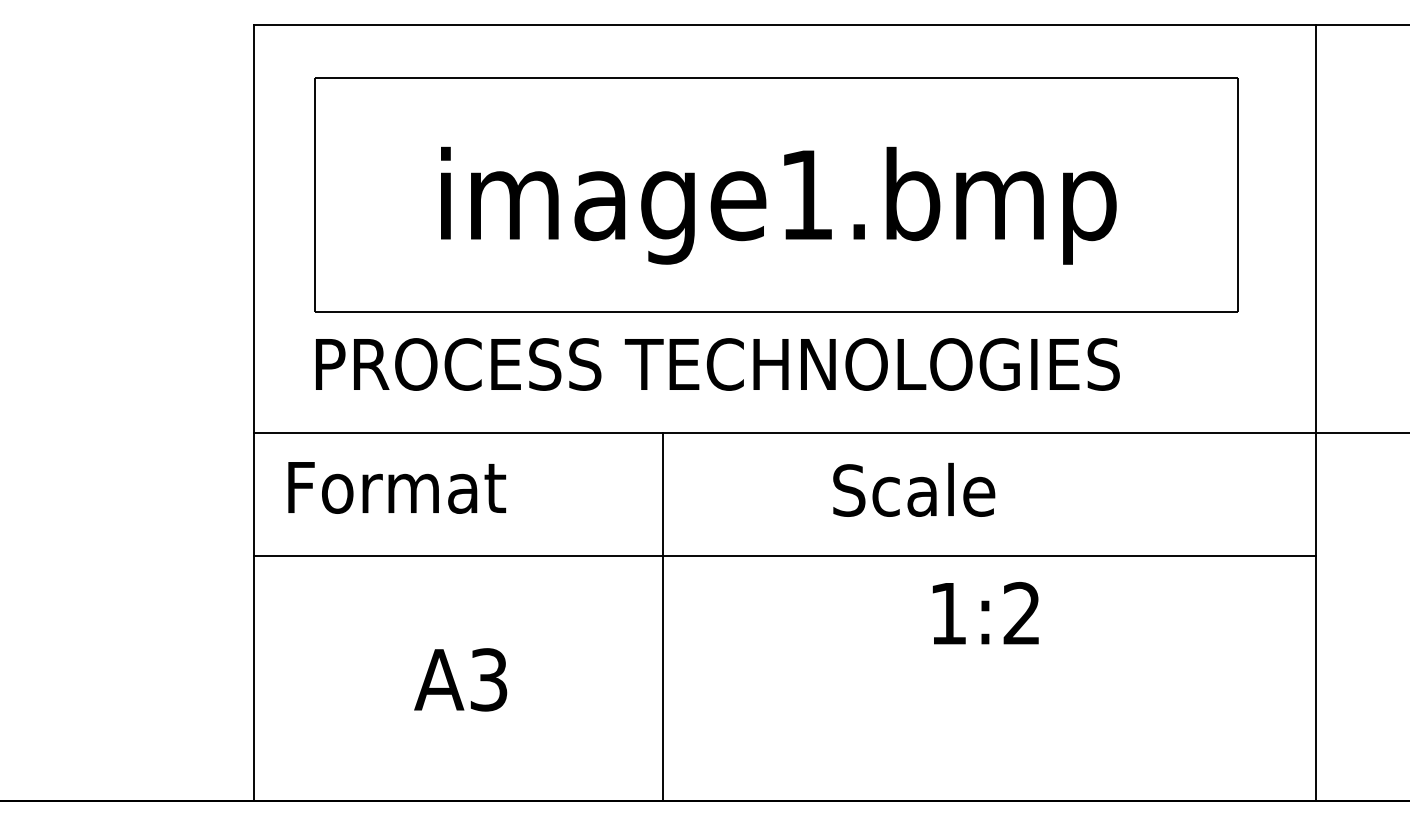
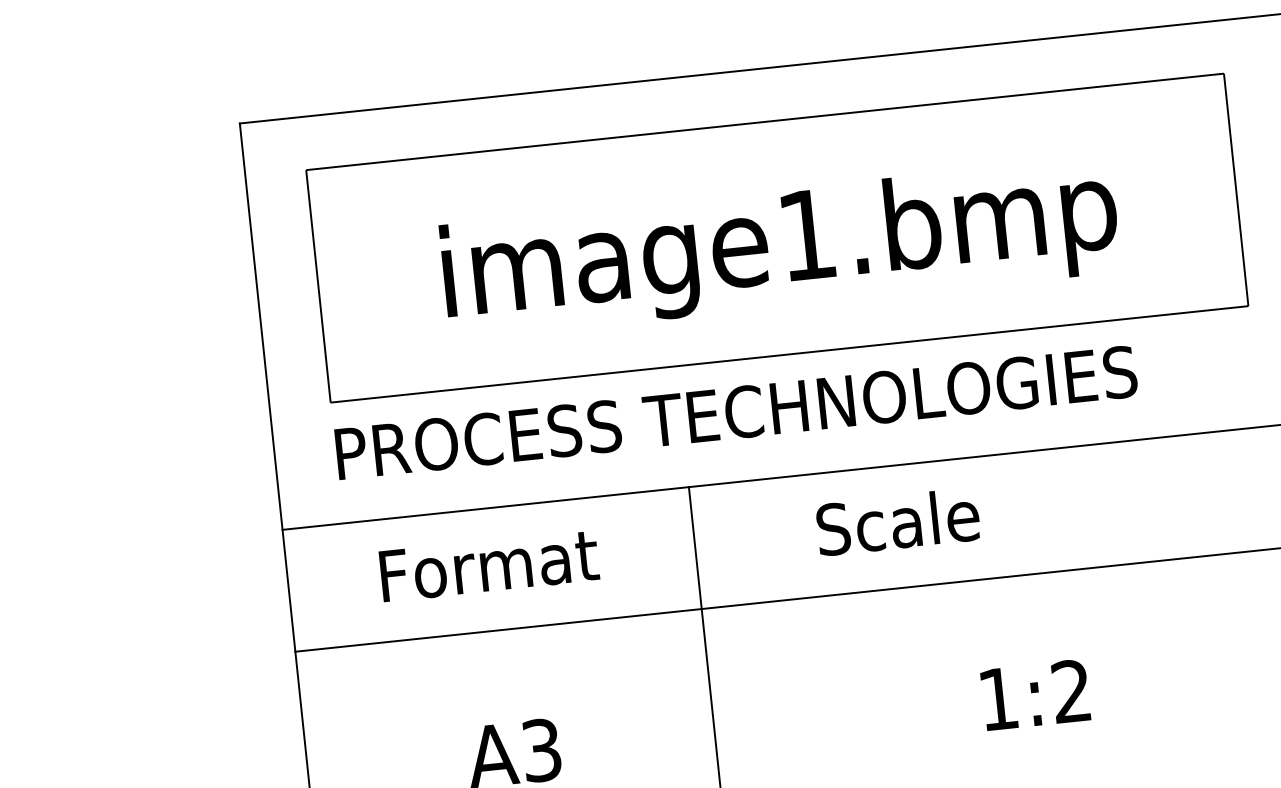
text: (397, 487) -> (489, 565), moved
text: (914, 489) -> (898, 521), moved
text: (985, 613) -> (1035, 695), moved

